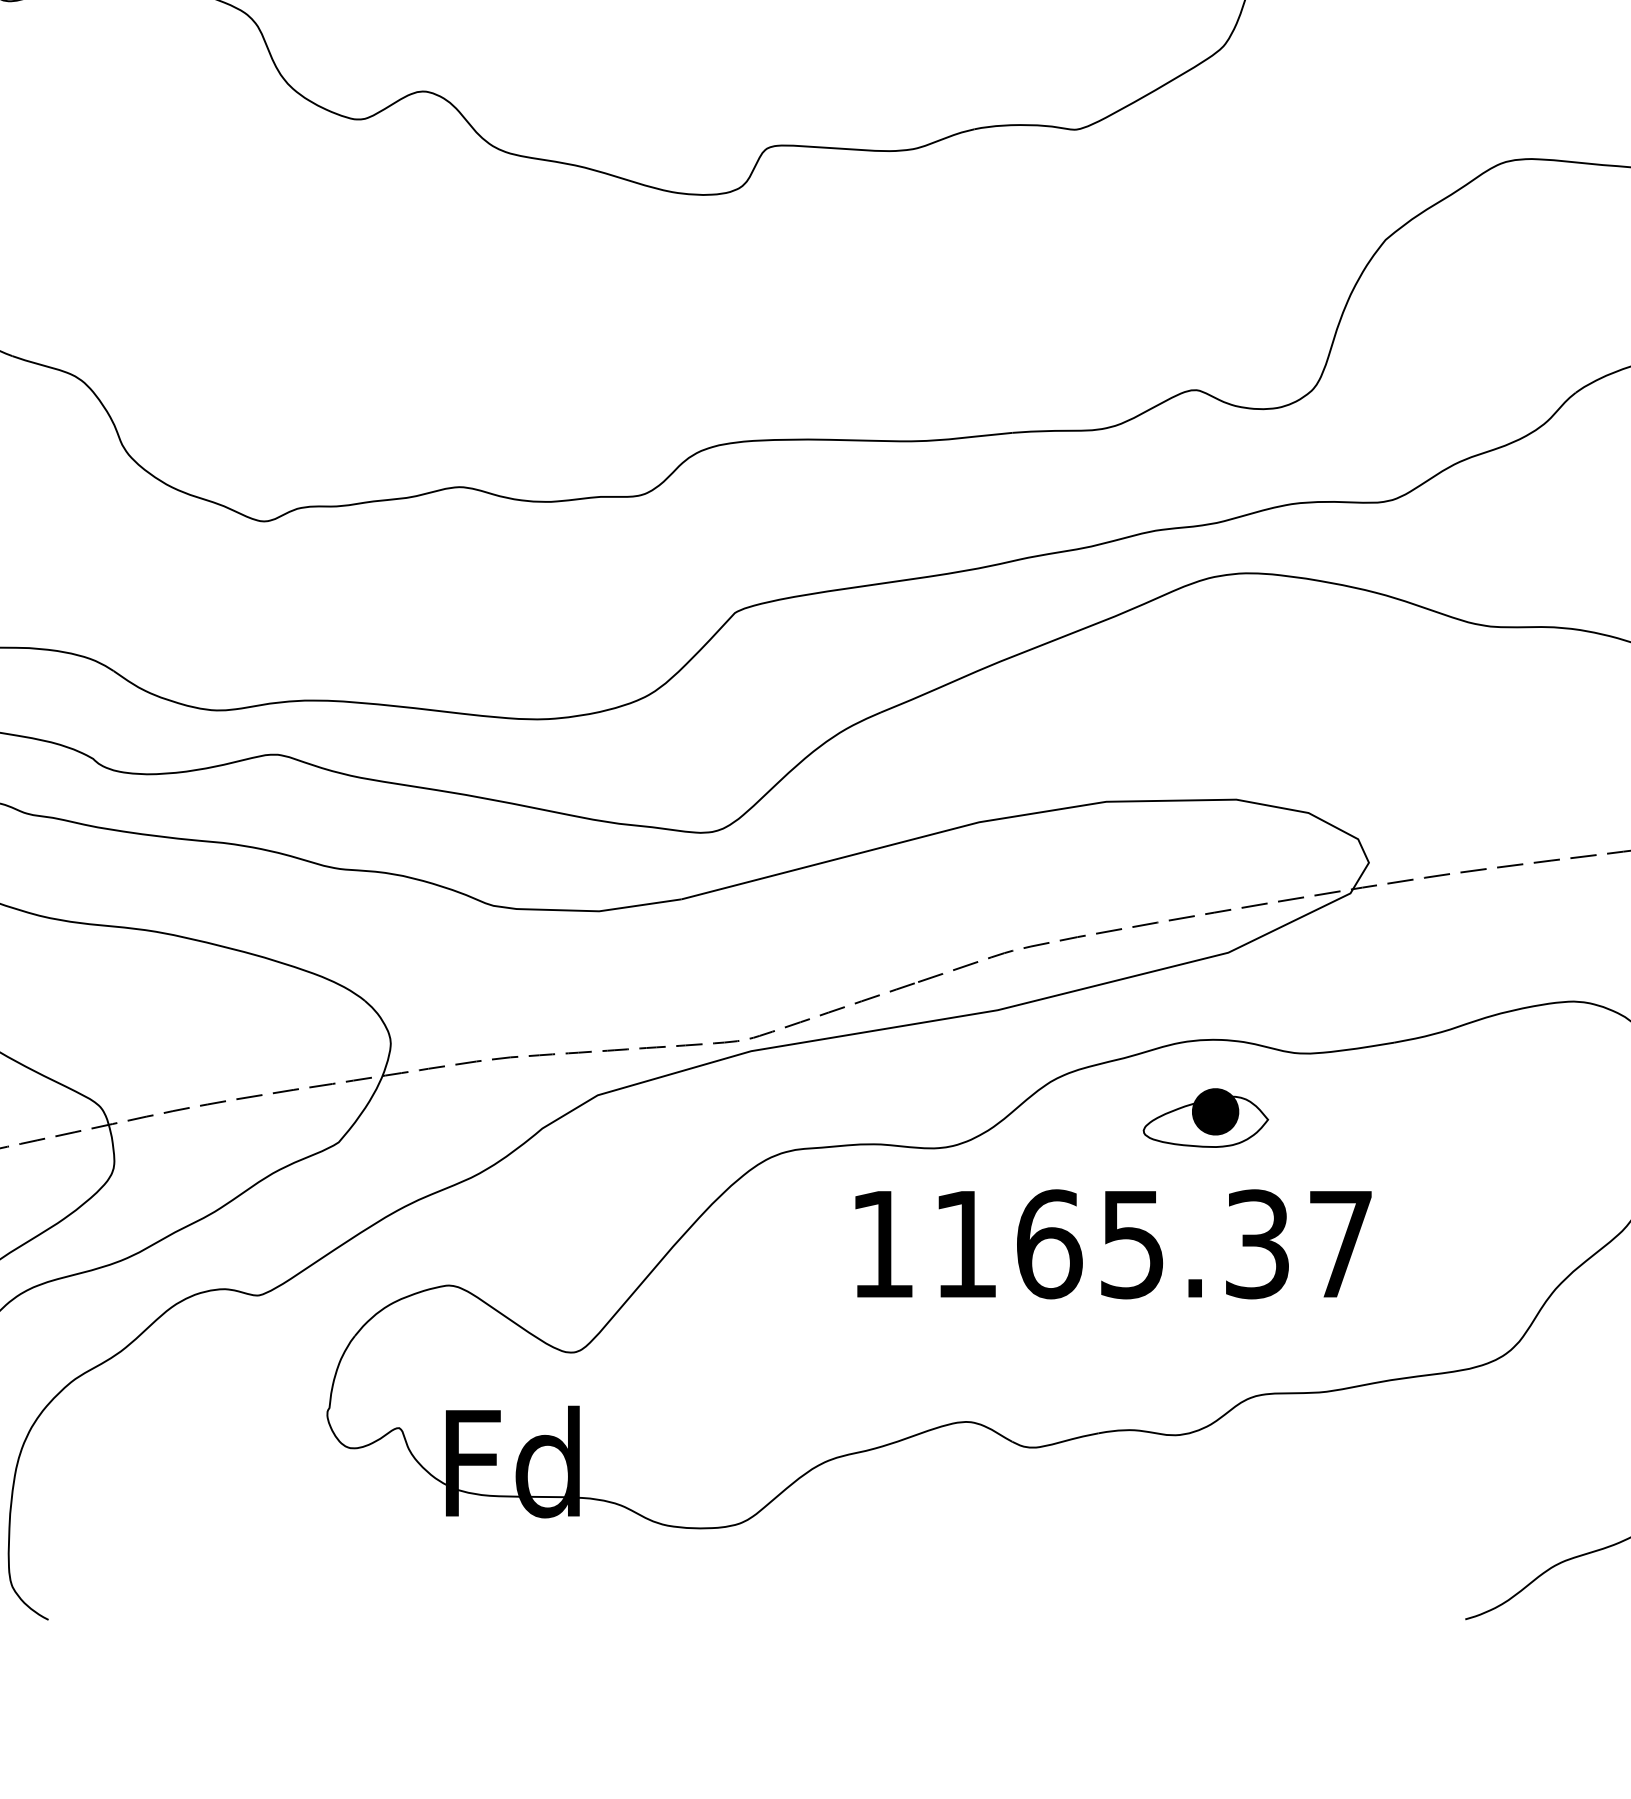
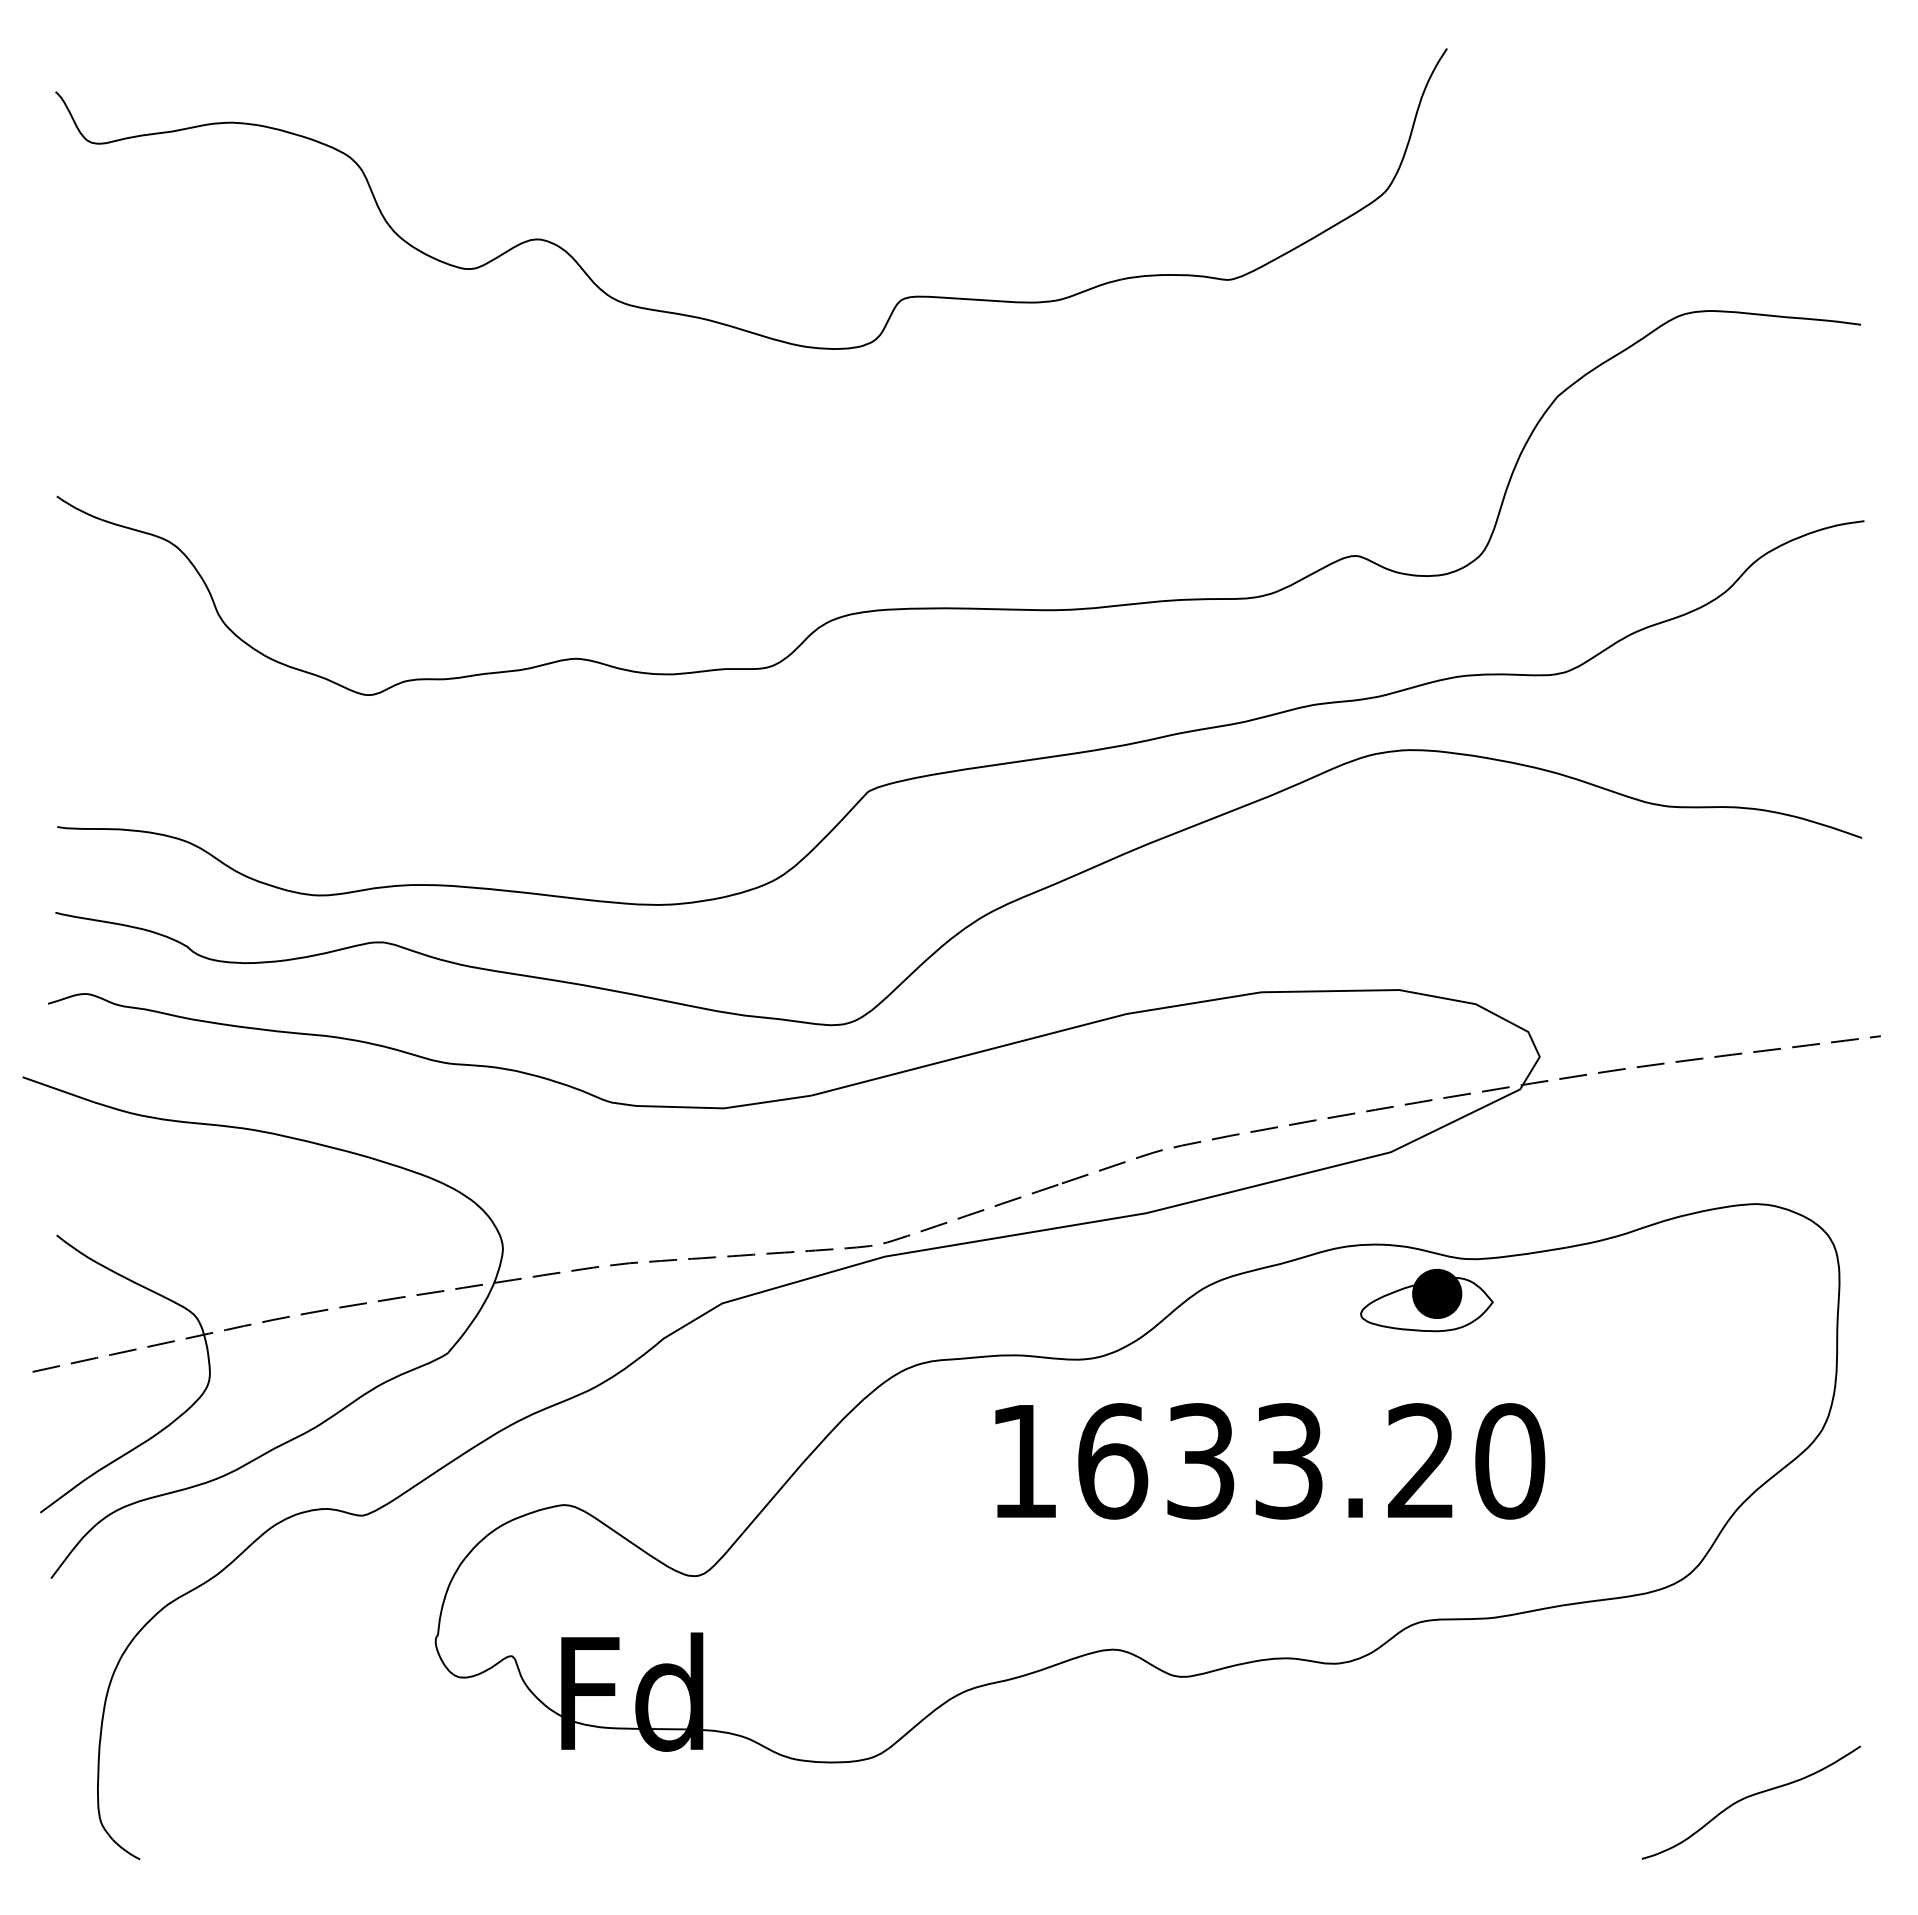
part: (1205, 1118) -> (1426, 1300), moved
text: (1153, 1244) -> (1311, 1461), 1165.37 -> 1633.20

